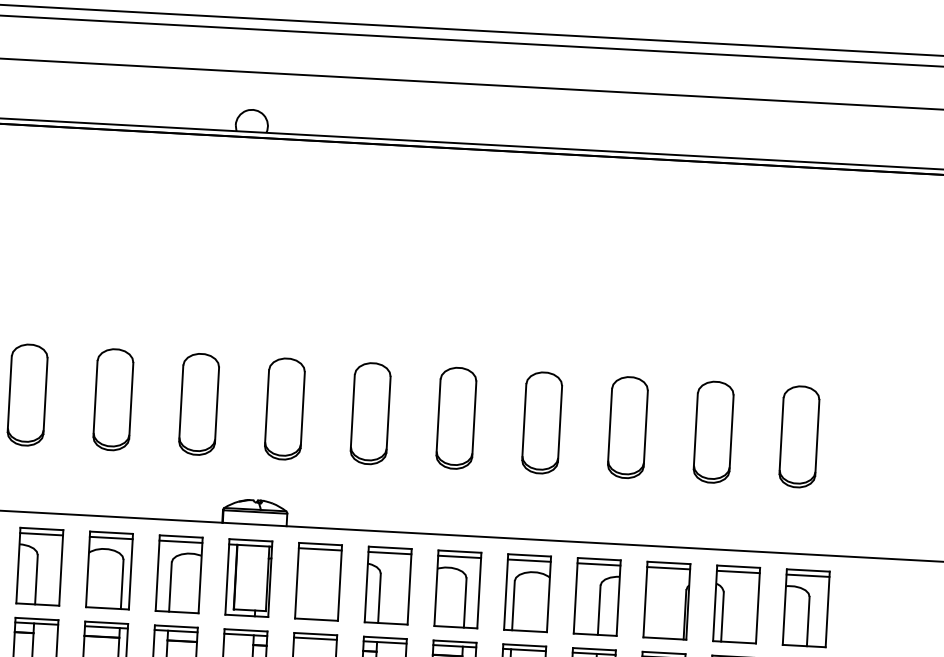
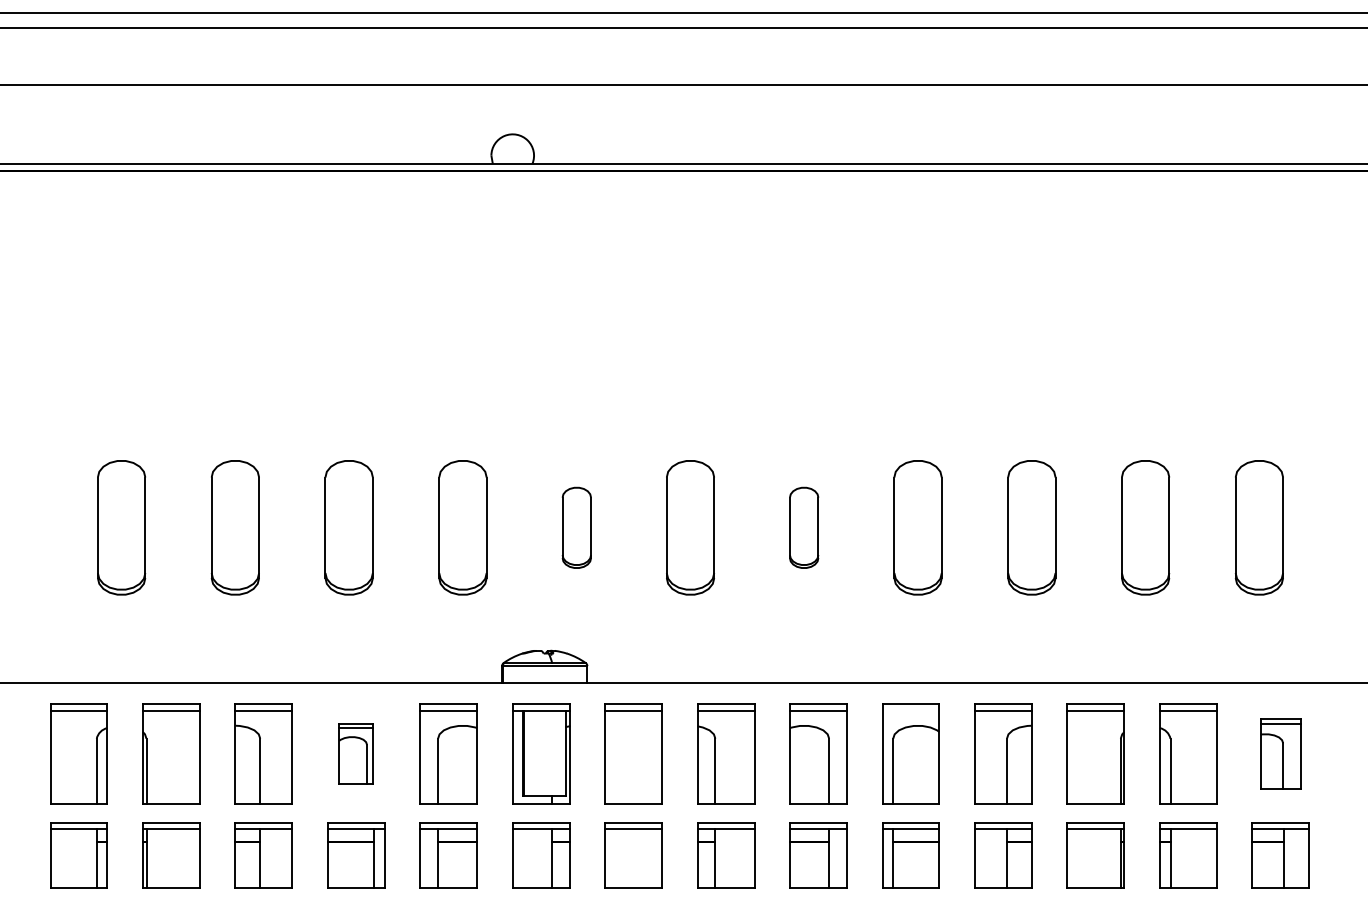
part: (284, 408) -> (576, 527), size x0.6
part: (455, 418) -> (803, 527), size x0.6
line: (529, 560) -> (910, 710), removed
part: (109, 570) -> (356, 753), size x0.6
part: (806, 607) -> (1280, 753), size x0.7

